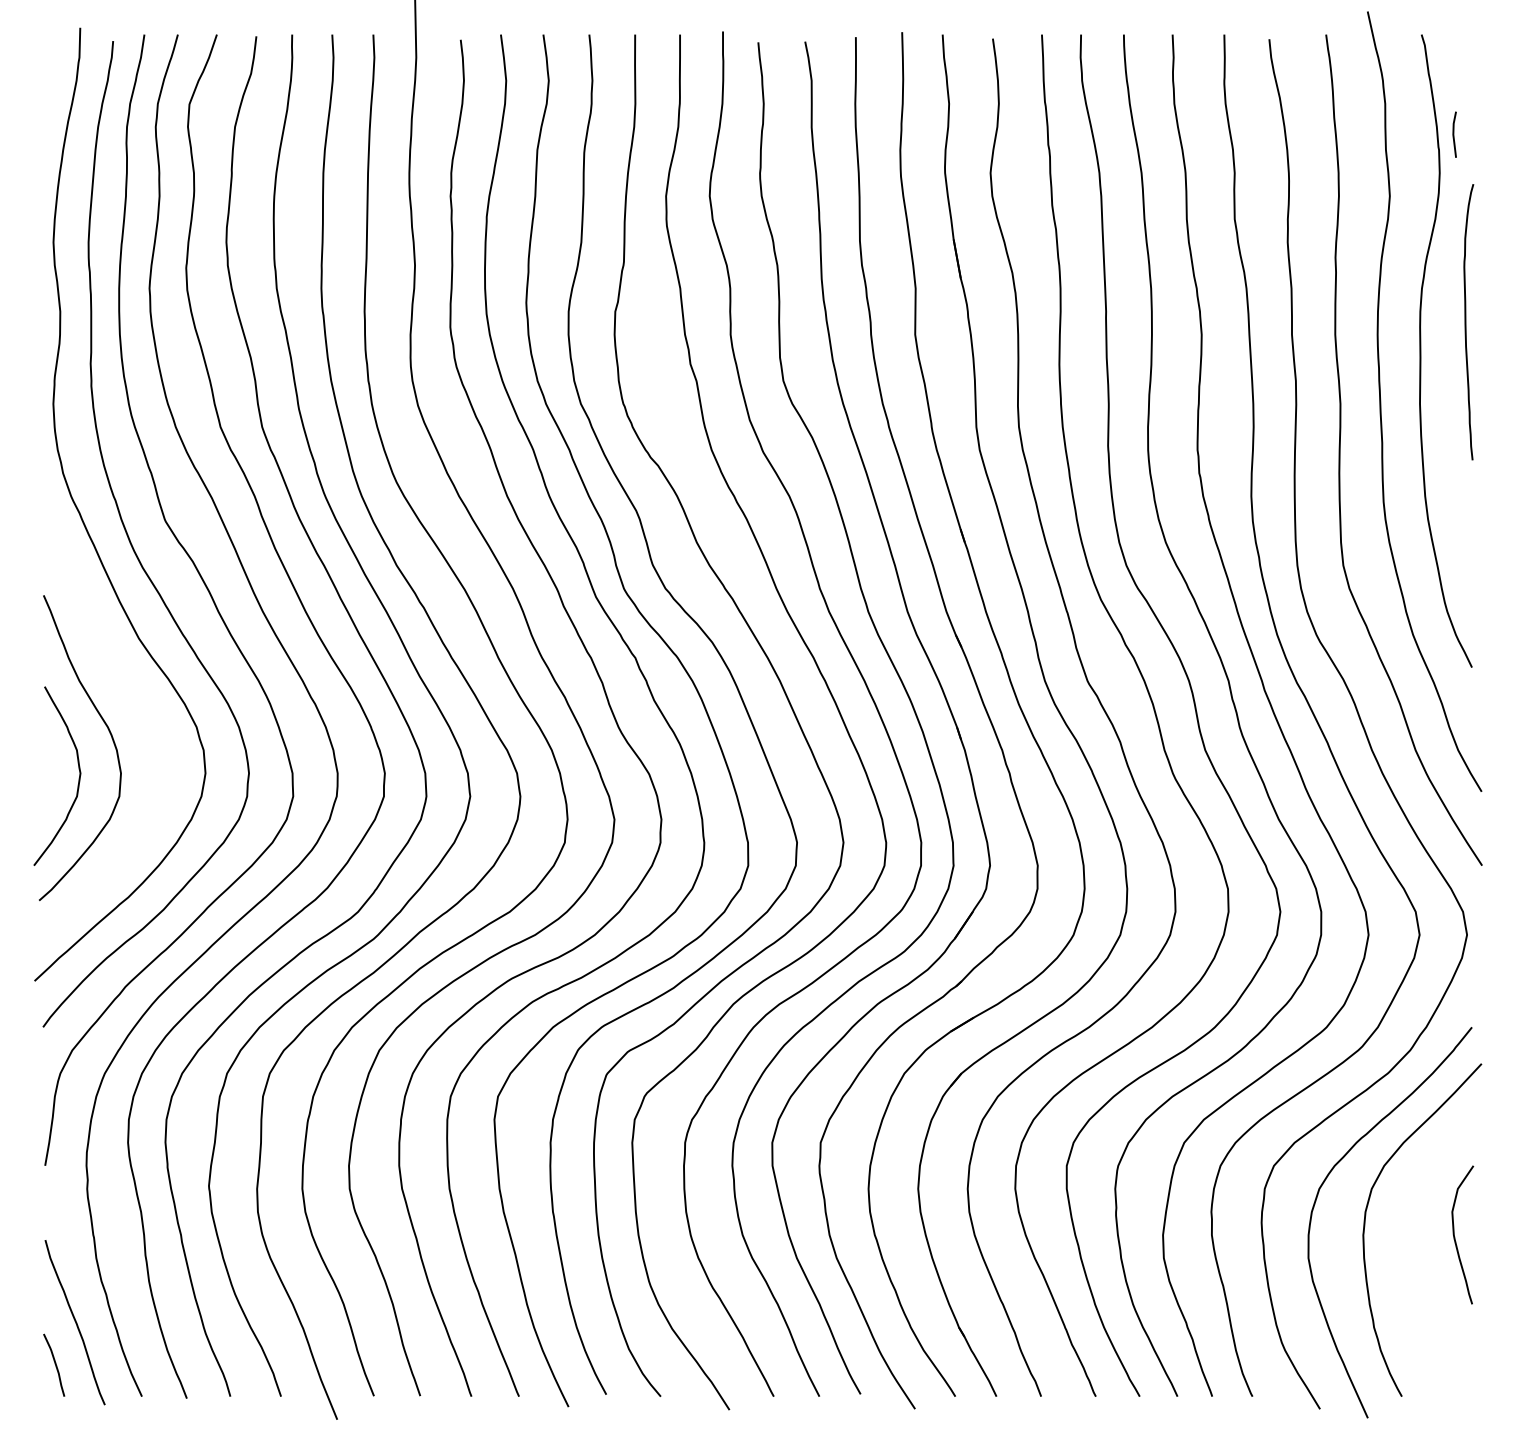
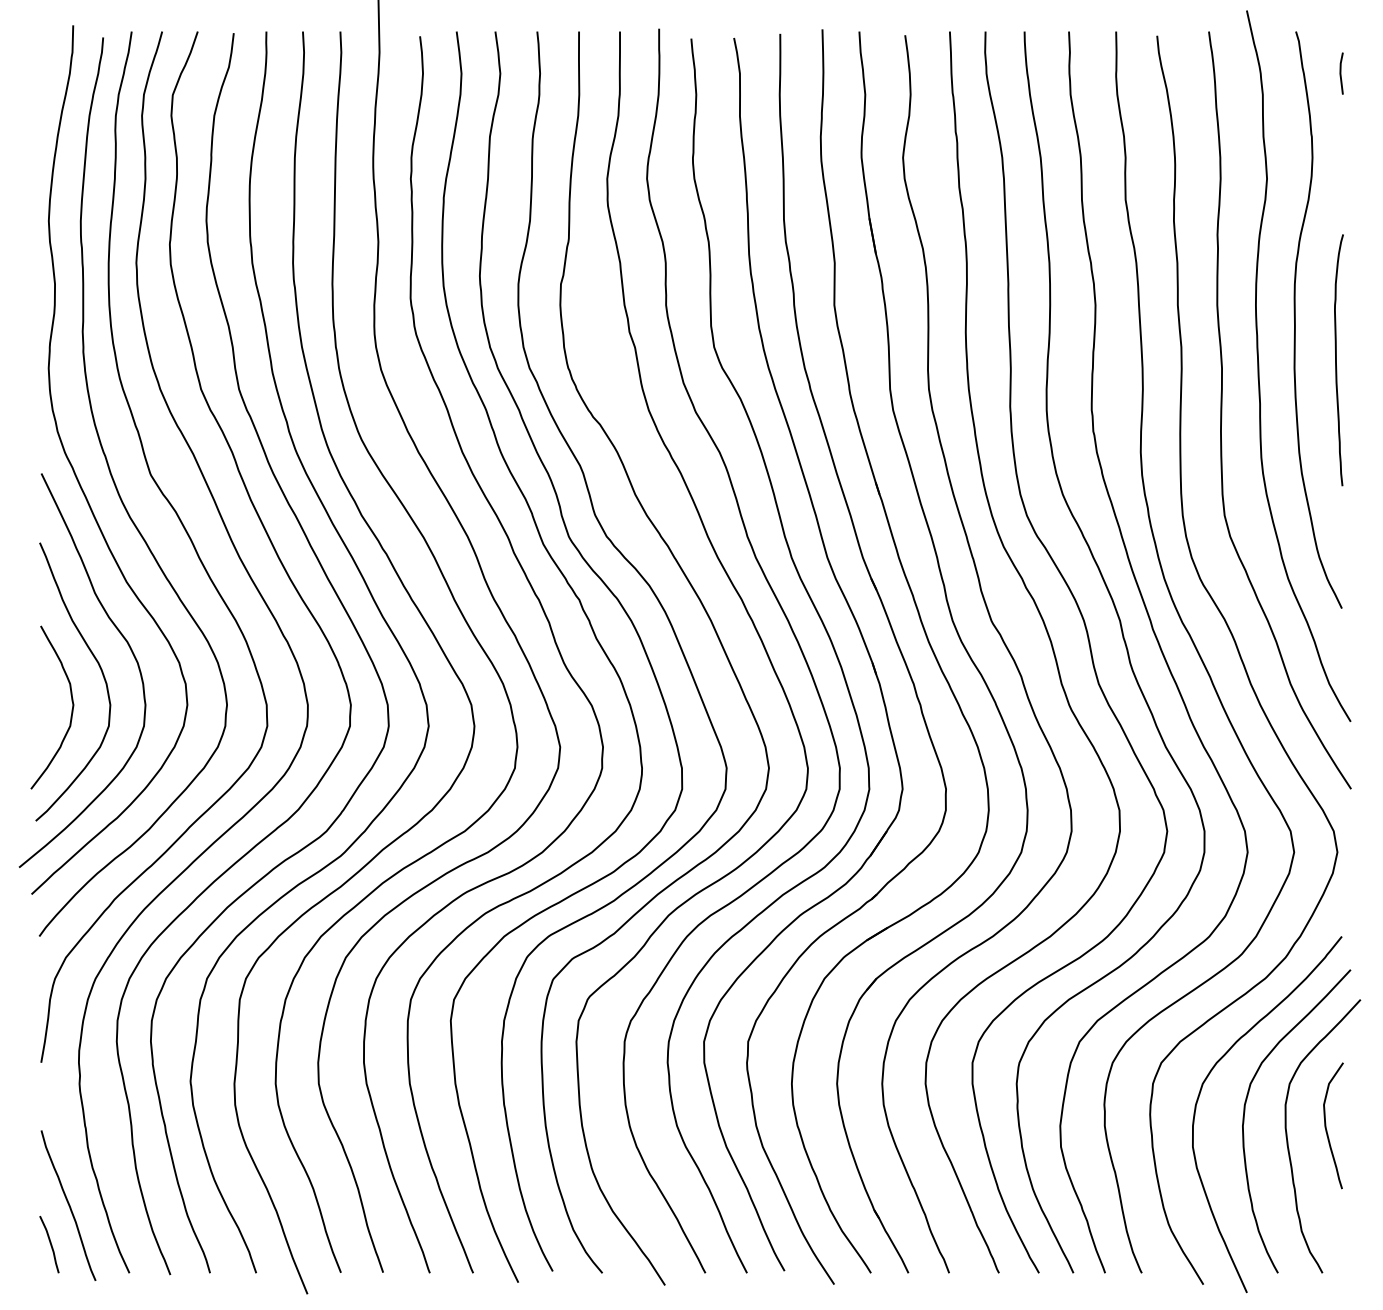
line: (1454, 134) -> (1341, 73), moved
curve: (1466, 322) -> (1336, 360), moved
curve: (140, 708) -> (128, 645), added
curve: (1413, 1253) -> (1288, 1142), added

